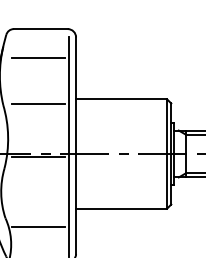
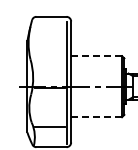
line: (37, 57) -> (49, 32), removed
line: (123, 100) -> (97, 56), solid -> dashed
line: (37, 103) -> (49, 58), removed
line: (123, 209) -> (97, 117), solid -> dashed

